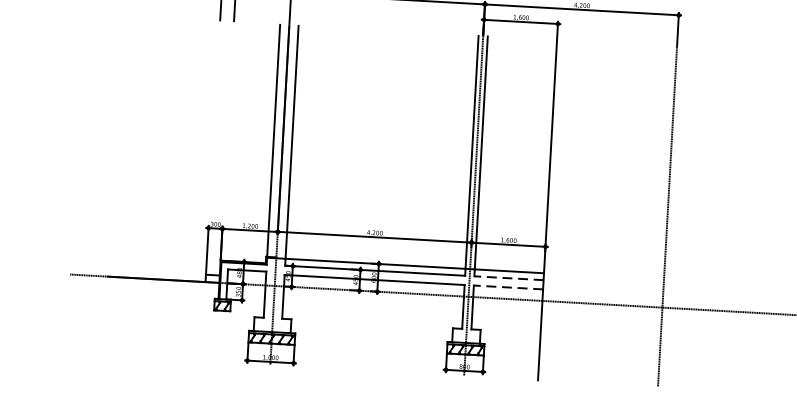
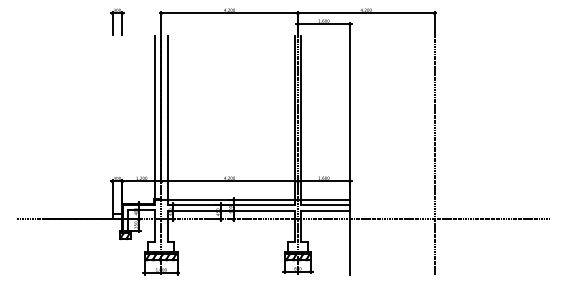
line: (508, 277) -> (325, 204), dashed -> solid
line: (508, 287) -> (325, 211), dashed -> solid

